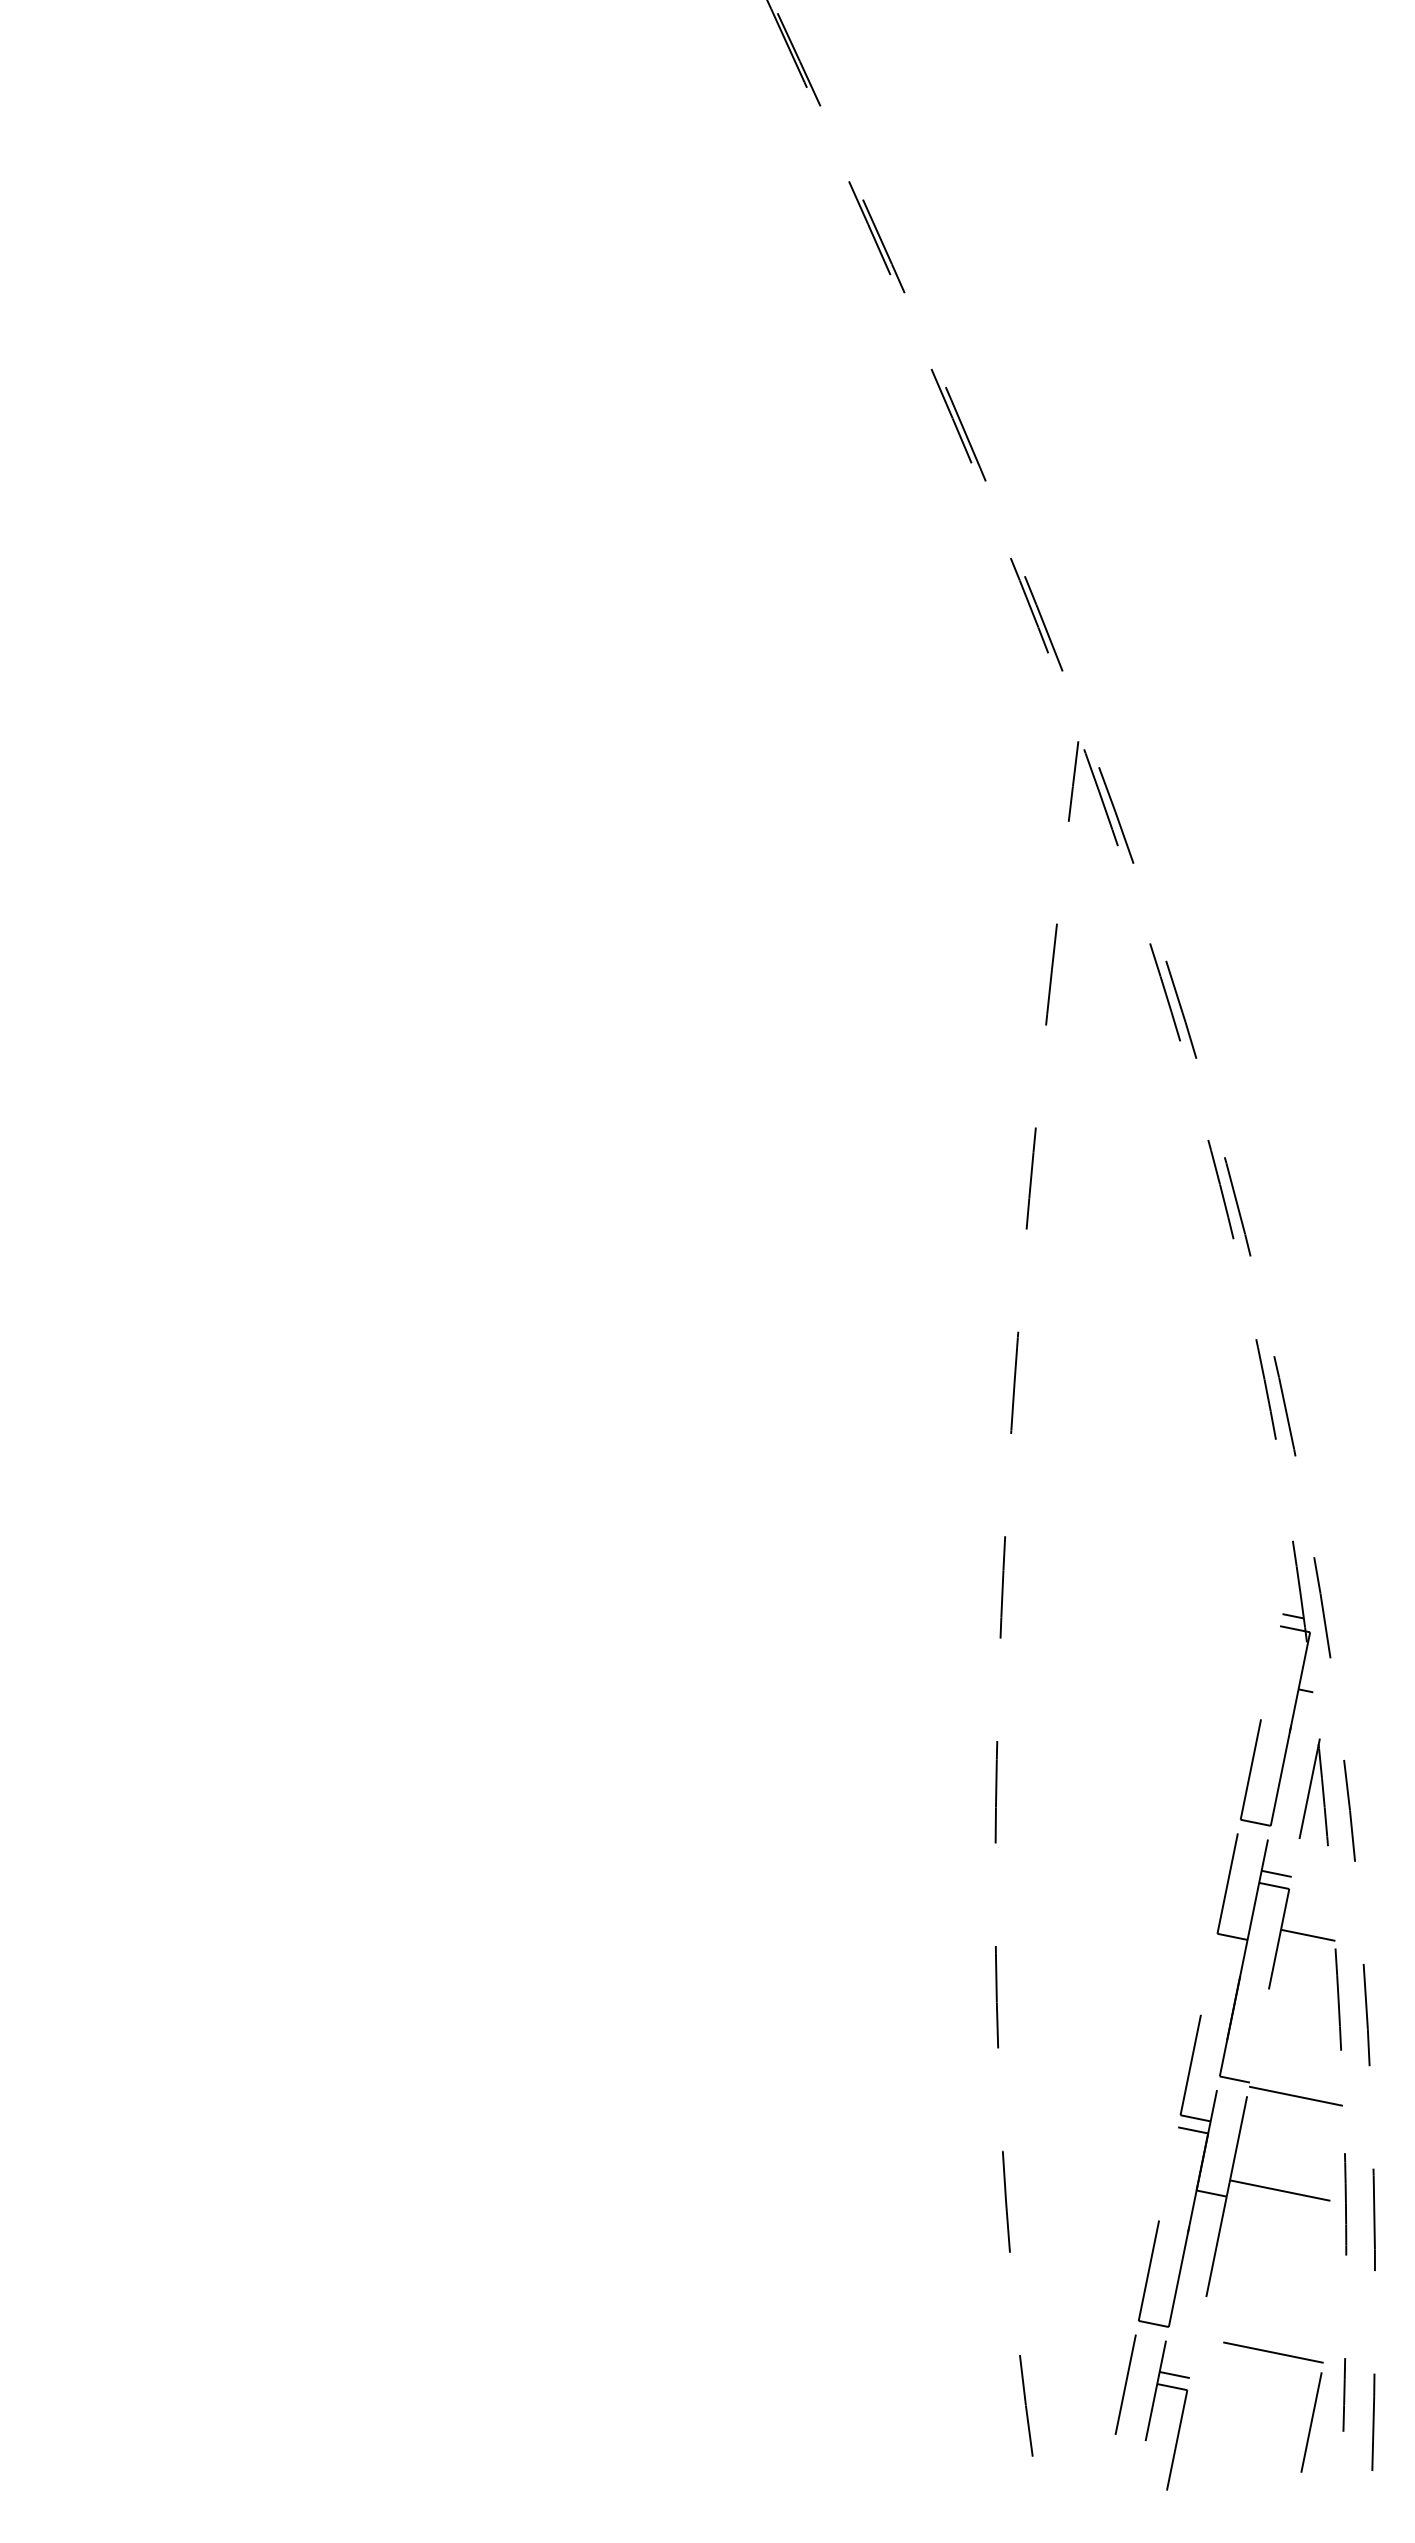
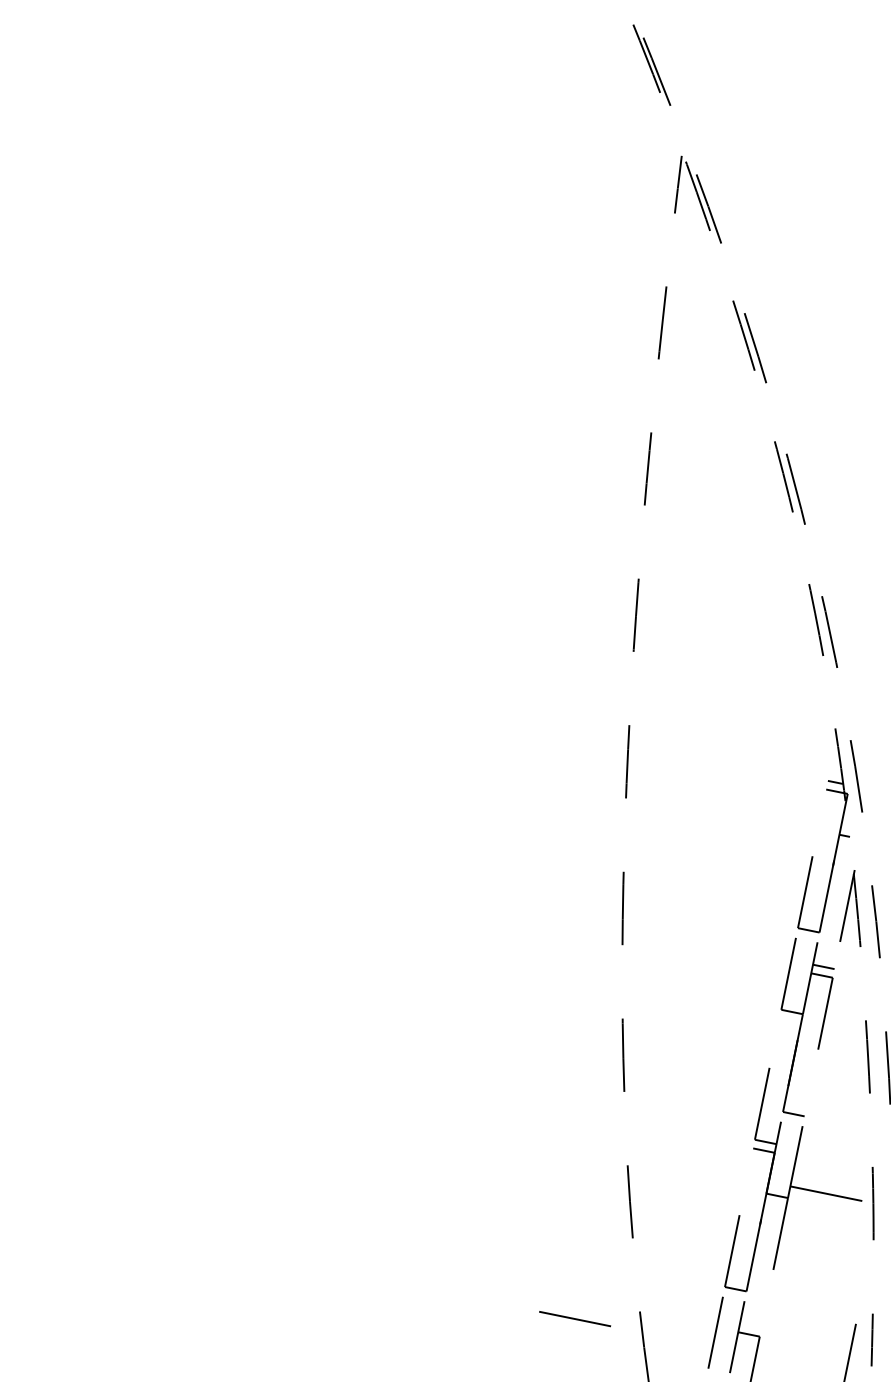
line: (1308, 1934) -> (846, 1010), removed
line: (1295, 2095) -> (837, 1125), removed
line: (1273, 2352) -> (575, 1318), moved
line: (1174, 2374) -> (750, 1325), removed

